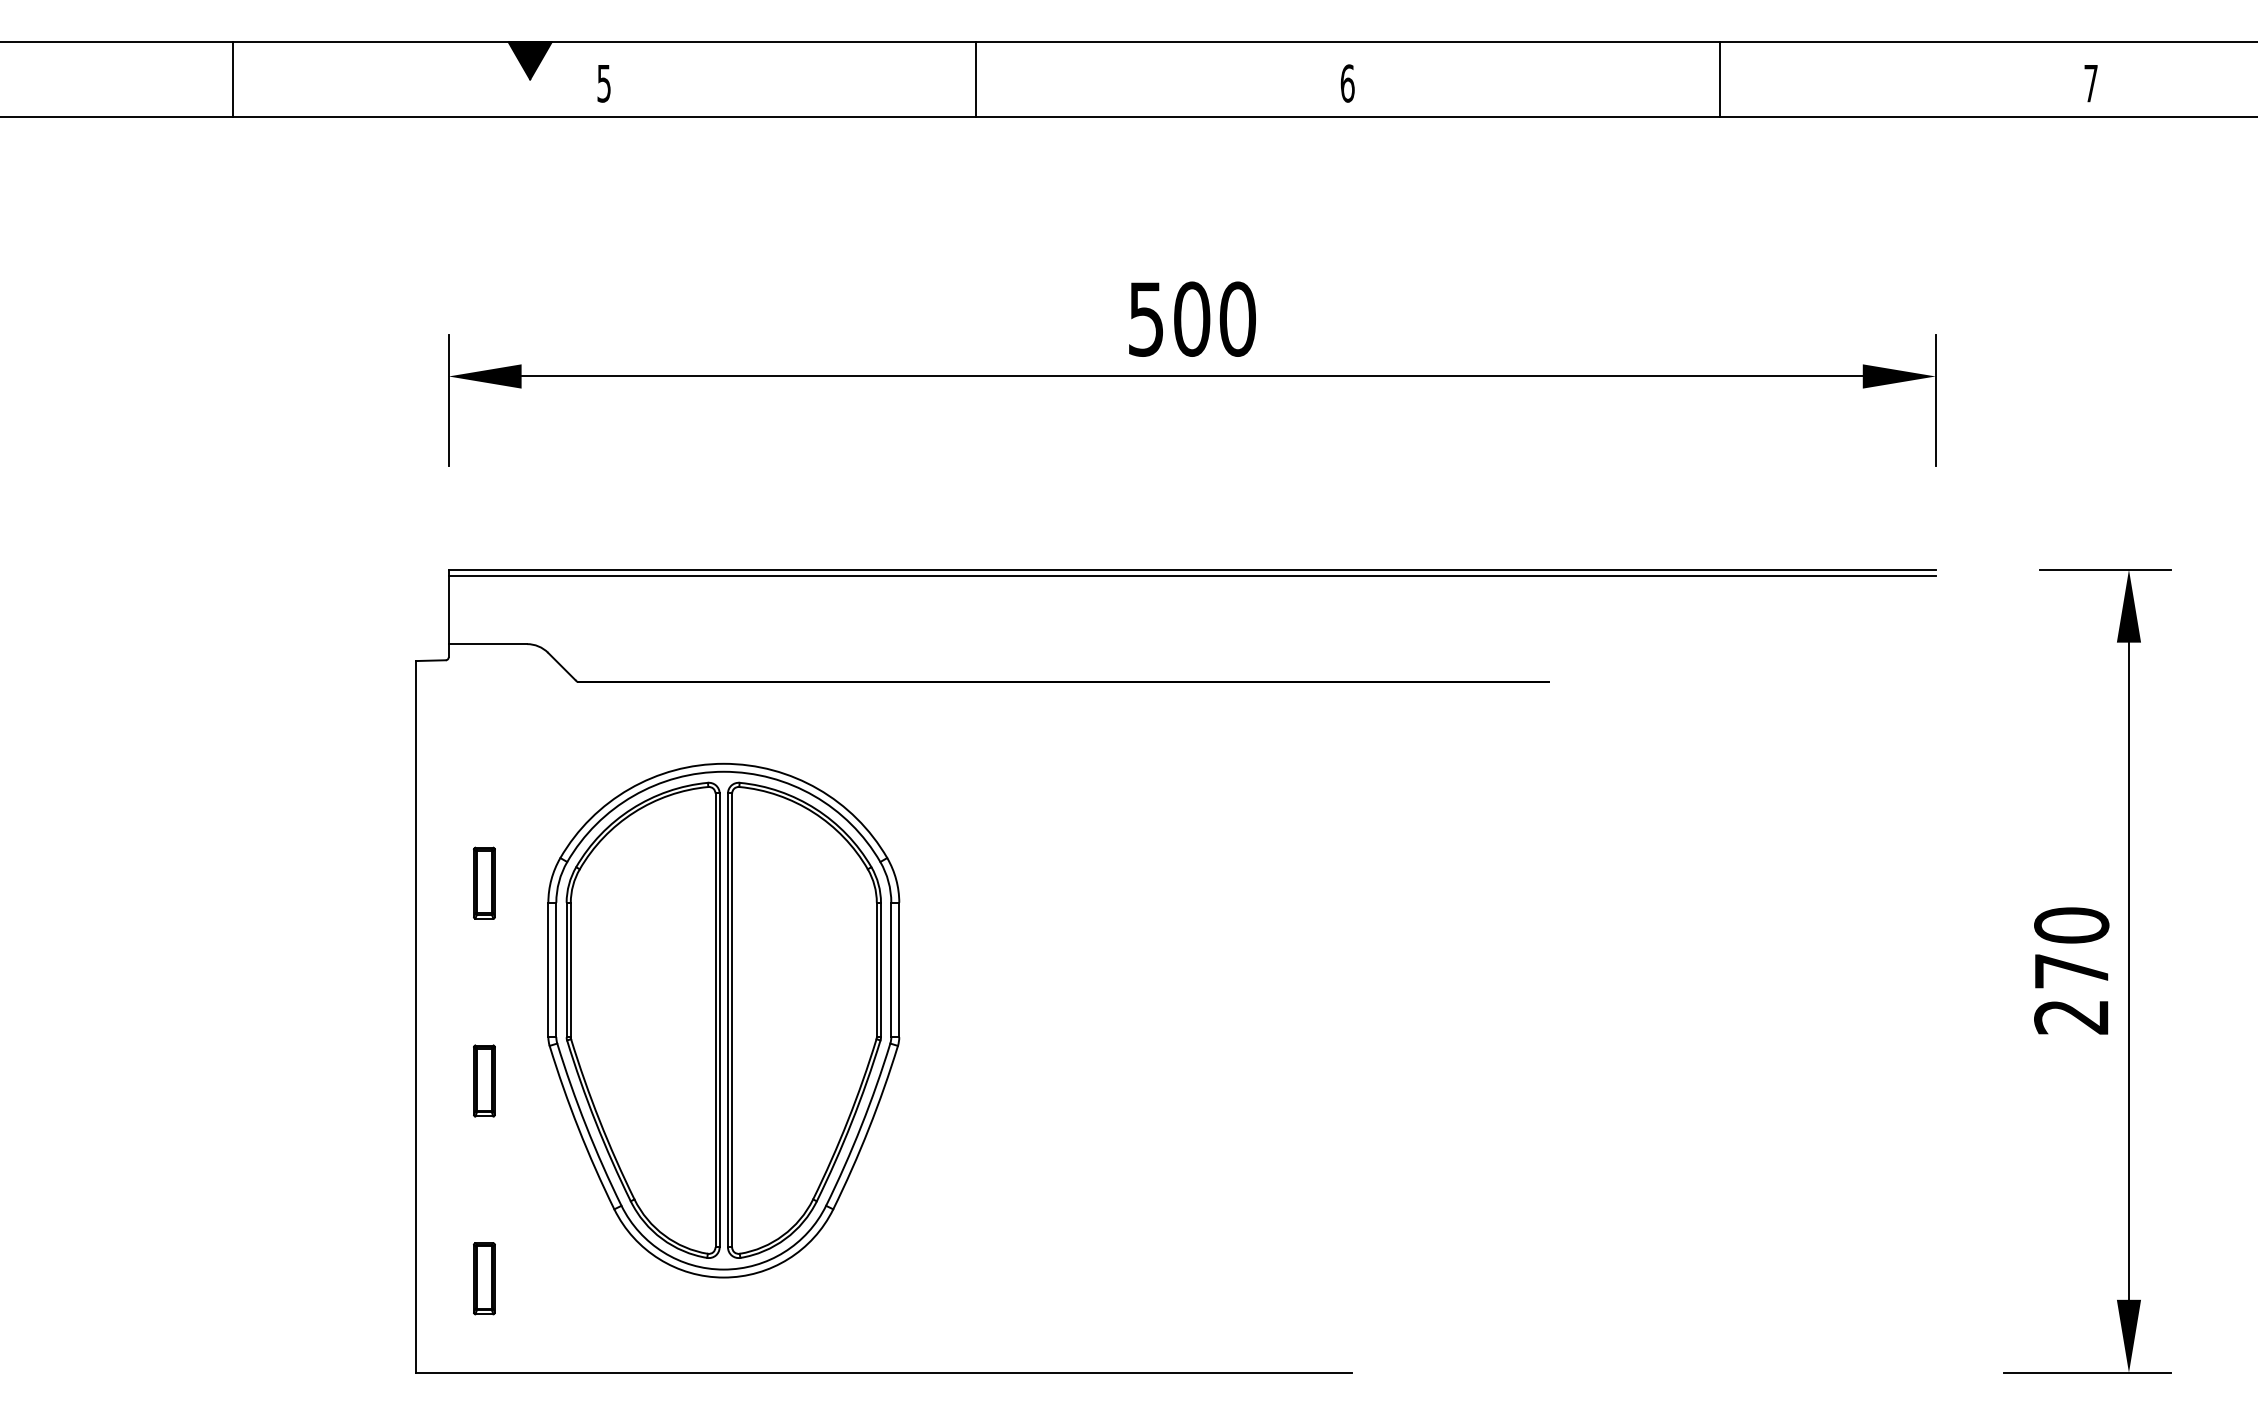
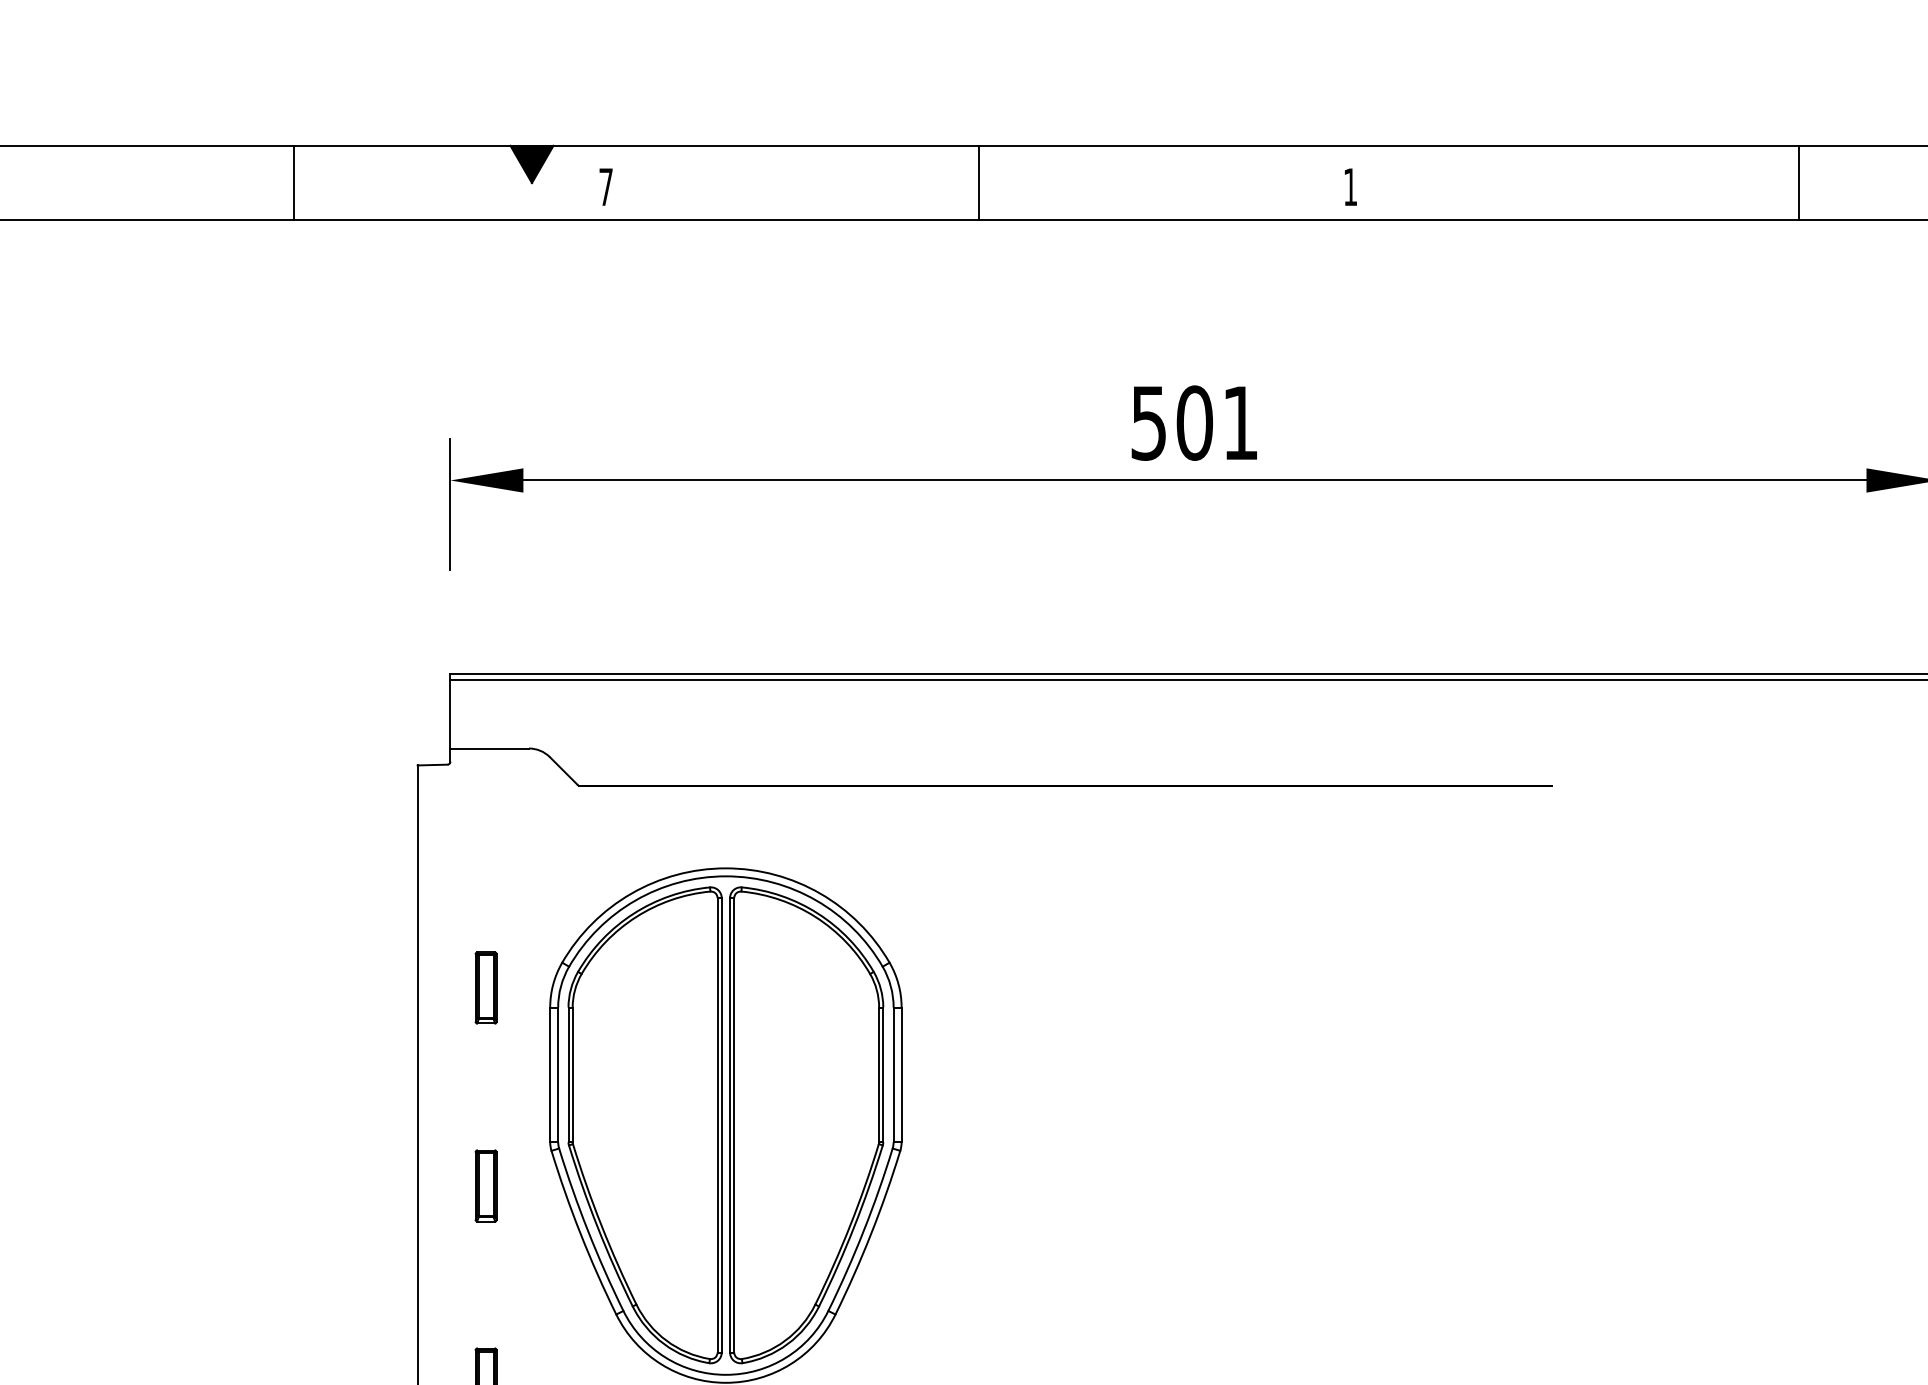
line: (232, 79) -> (293, 183), moved
line: (1719, 79) -> (1799, 183), moved
text: (603, 83) -> (605, 187), 5 -> 7
text: (1347, 83) -> (1350, 187), 6 -> 1
text: (1237, 318) -> (1240, 422), 500 -> 501

